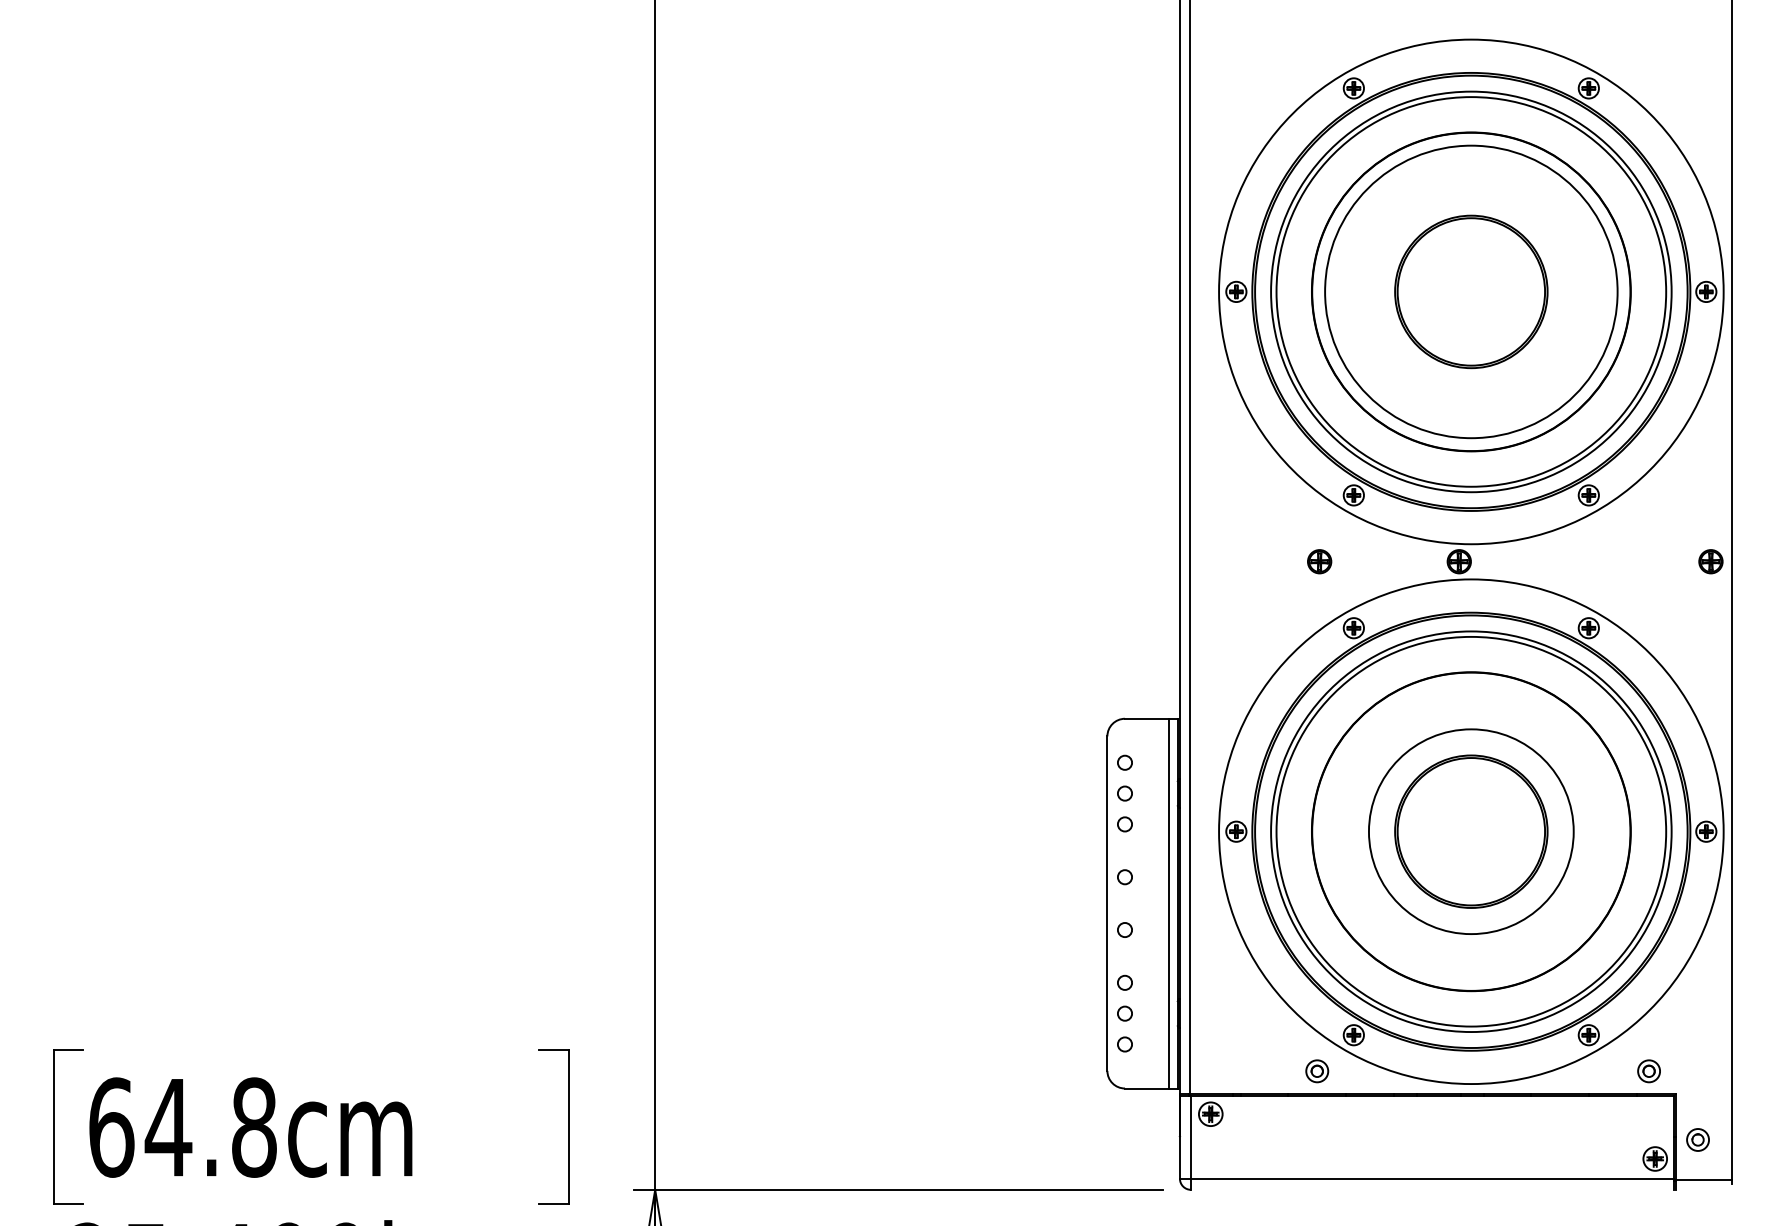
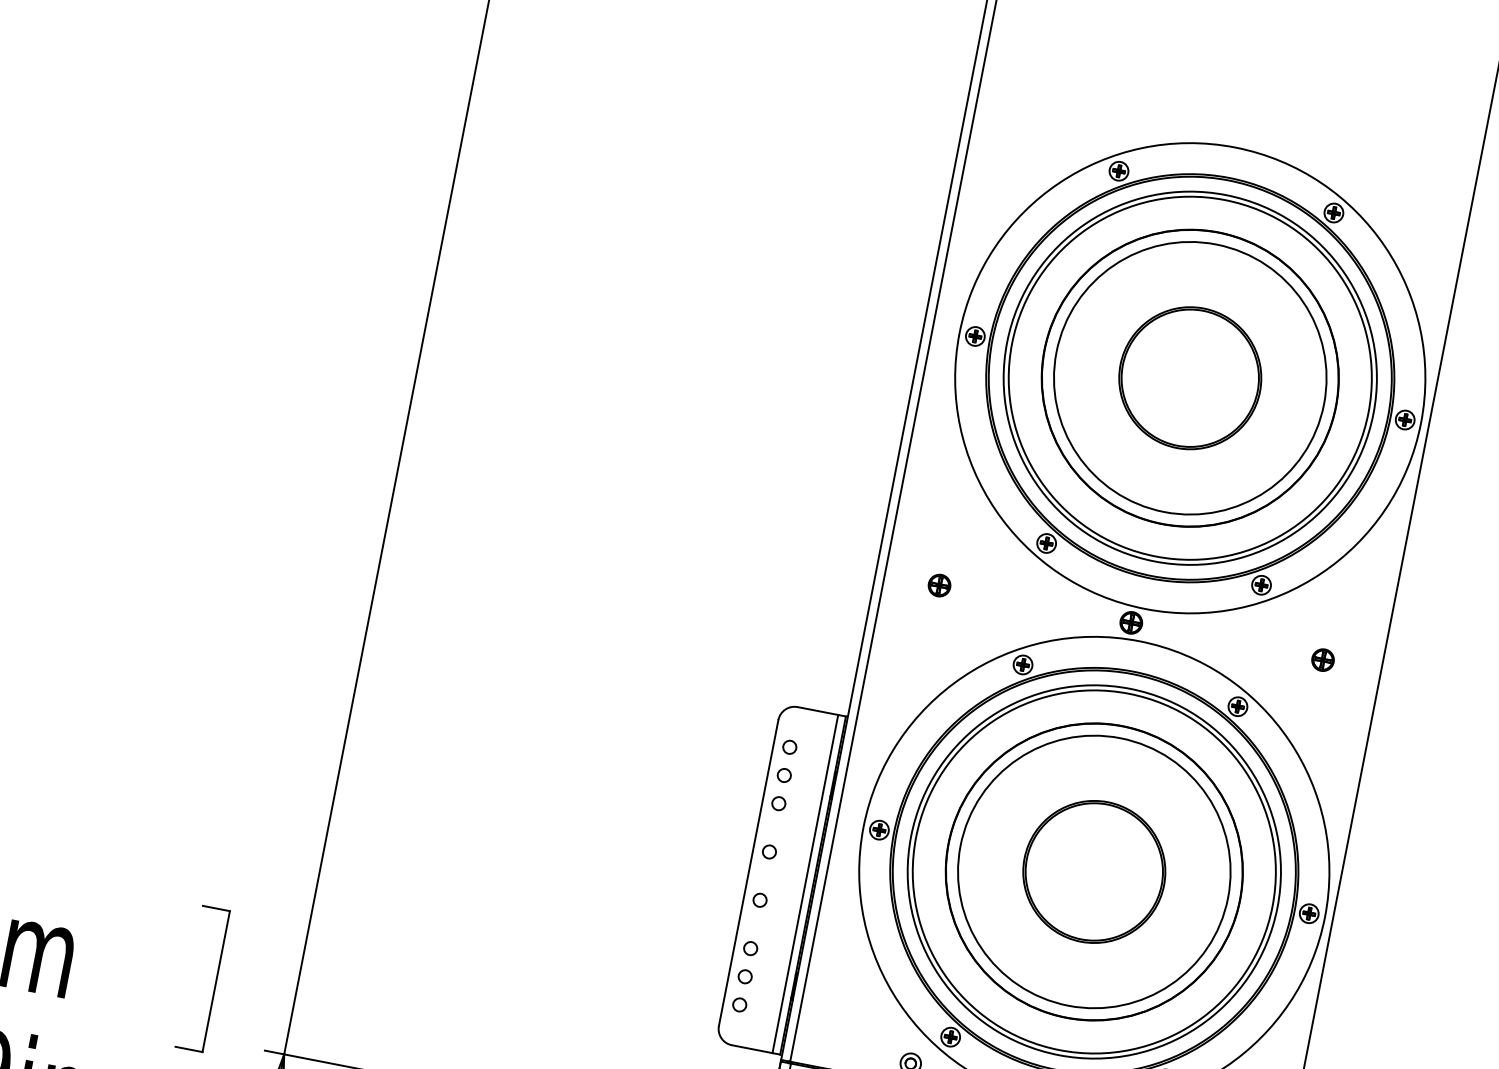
part: (1319, 561) -> (939, 585), moved
part: (1710, 561) -> (1322, 659), moved
circle: (1471, 831) -> (1094, 871), size x1.43

